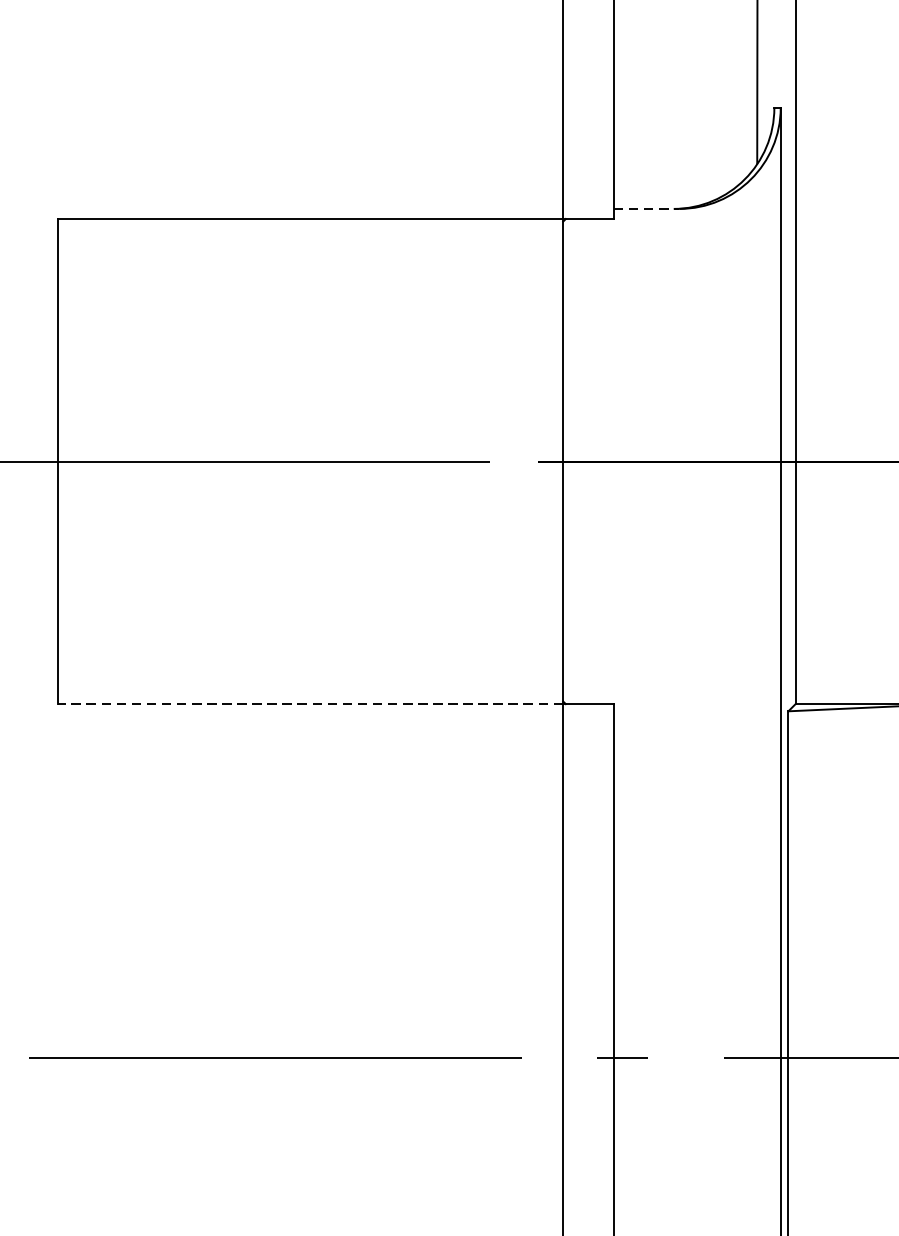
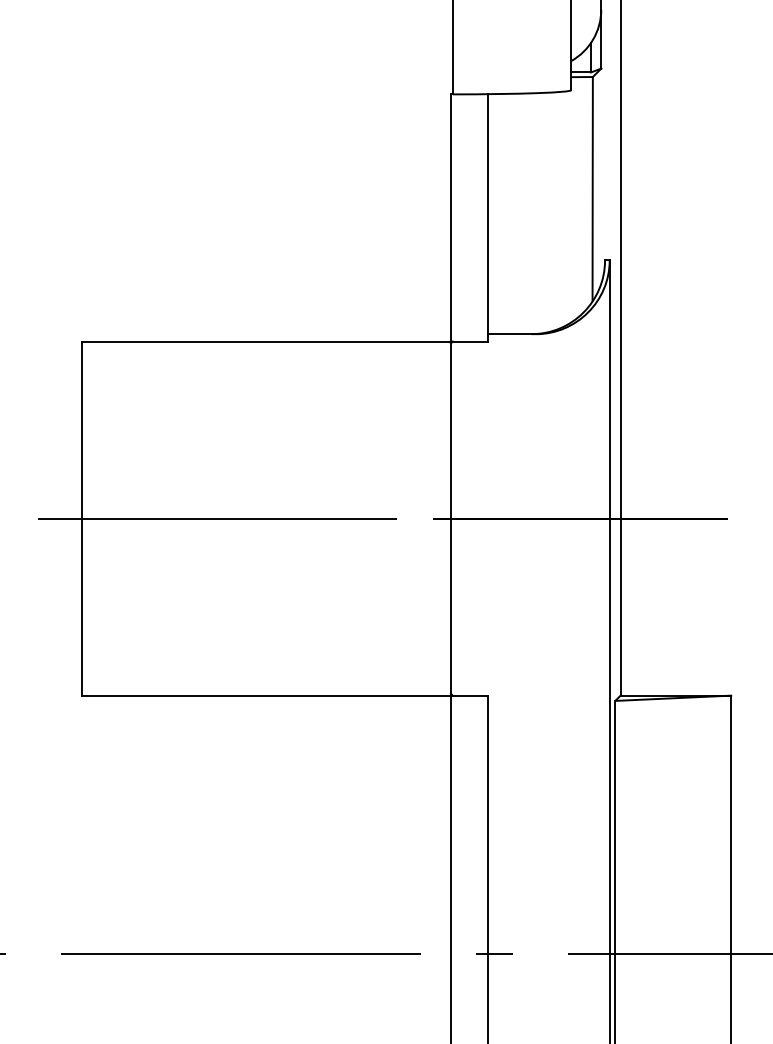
line: (646, 209) -> (511, 334), dashed -> solid
line: (309, 703) -> (265, 695), dashed -> solid

